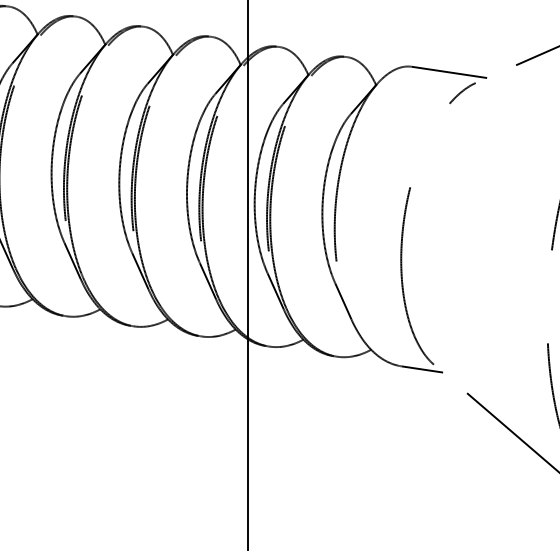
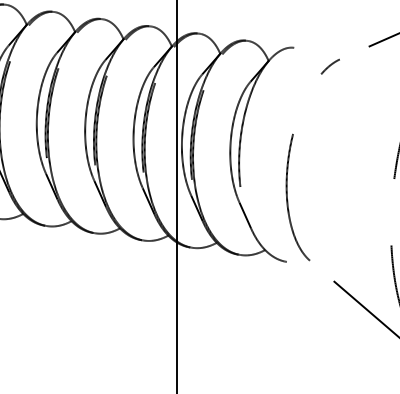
line: (448, 71) -> (320, 51), removed
line: (422, 368) -> (301, 263), removed

